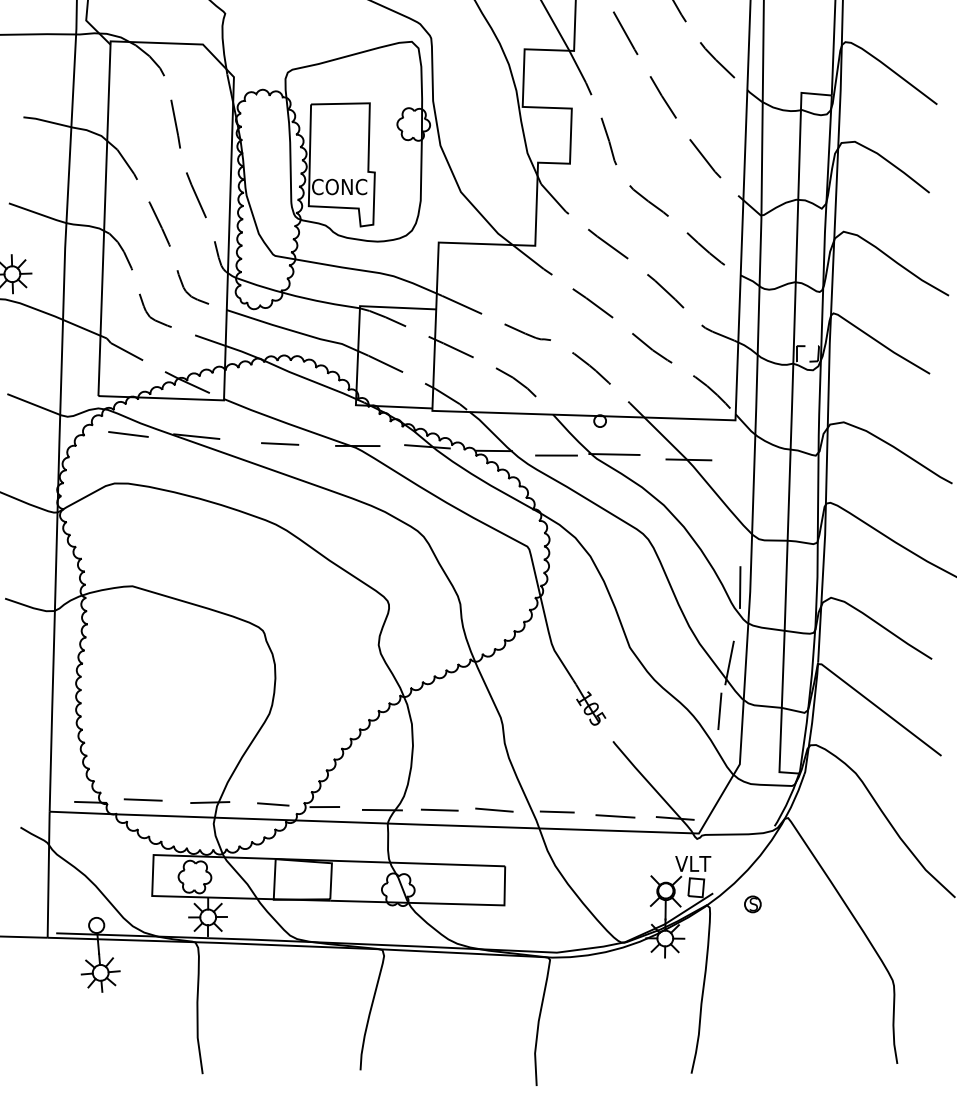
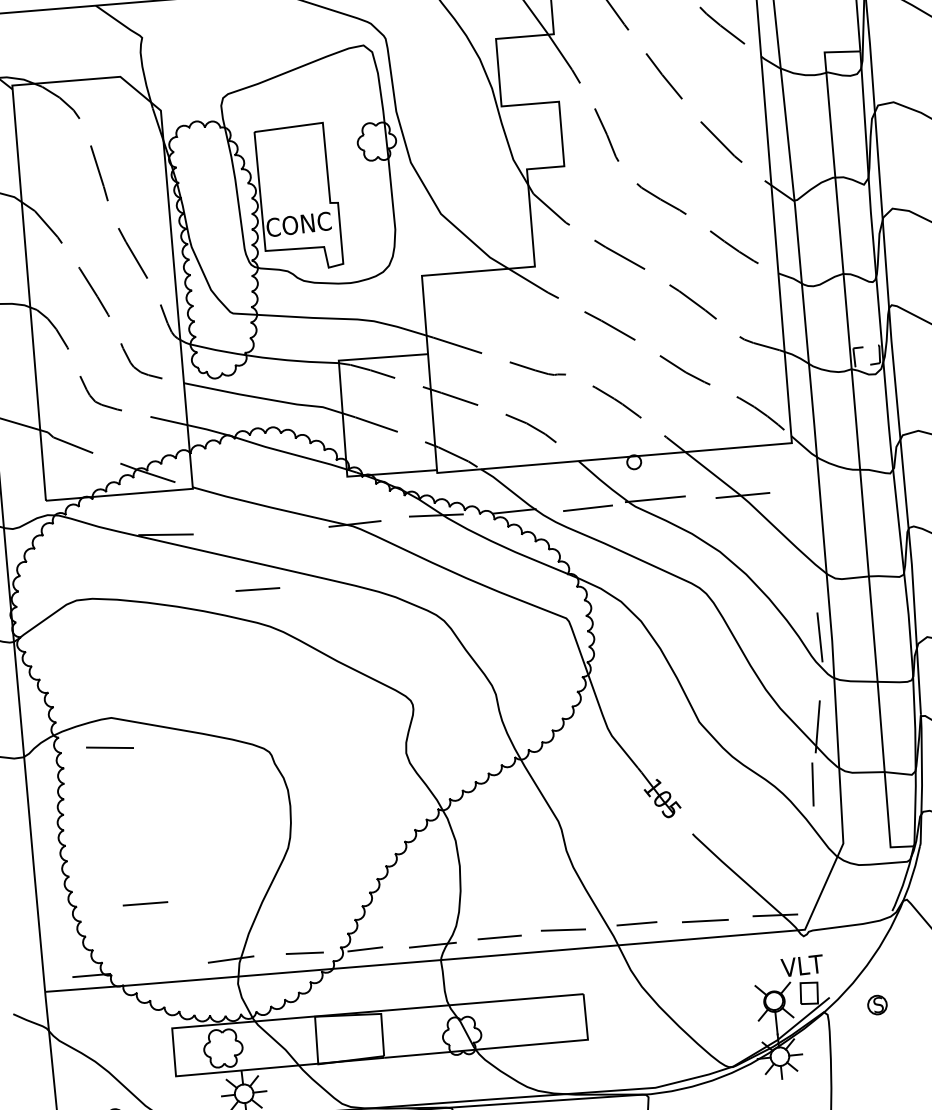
line: (128, 434) -> (110, 747), moved
line: (280, 443) -> (258, 588), moved
line: (142, 799) -> (144, 903), moved

